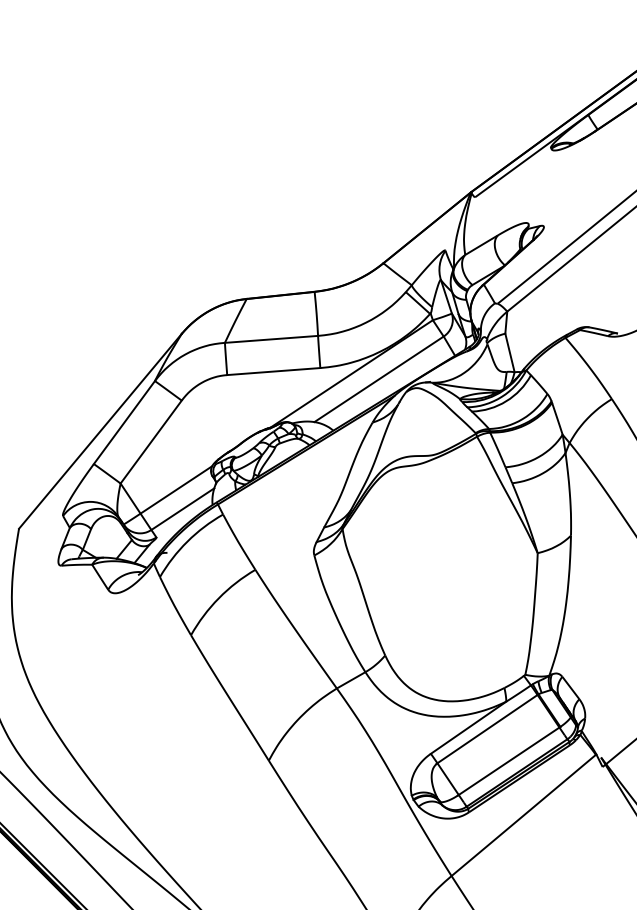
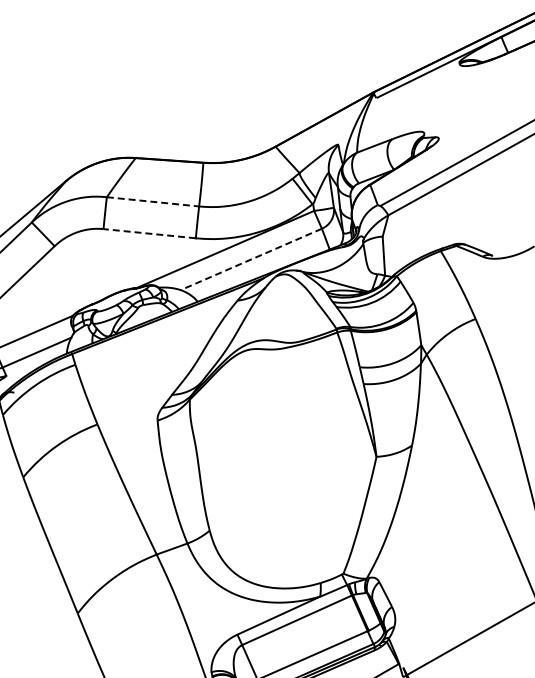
line: (271, 339) -> (152, 201), solid -> dashed
line: (273, 371) -> (149, 233), solid -> dashed
line: (379, 379) -> (251, 259), solid -> dashed

